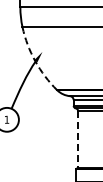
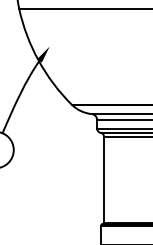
arc: (35, 61) -> (39, 61), dashed -> solid
line: (78, 140) -> (104, 181), dashed -> solid

